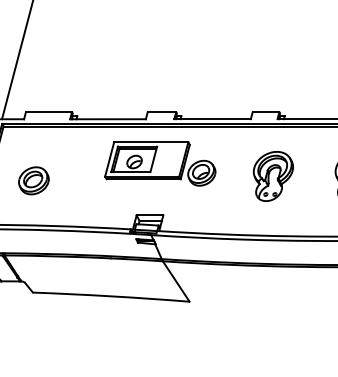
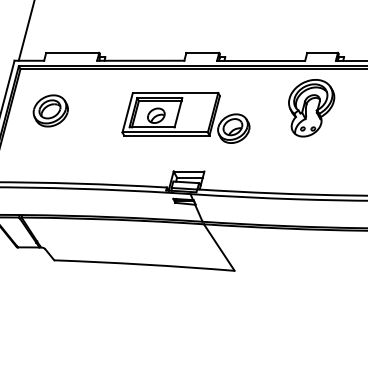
part: (160, 163) -> (186, 117), moved
part: (272, 176) -> (310, 108), moved
part: (33, 180) -> (50, 110), moved

